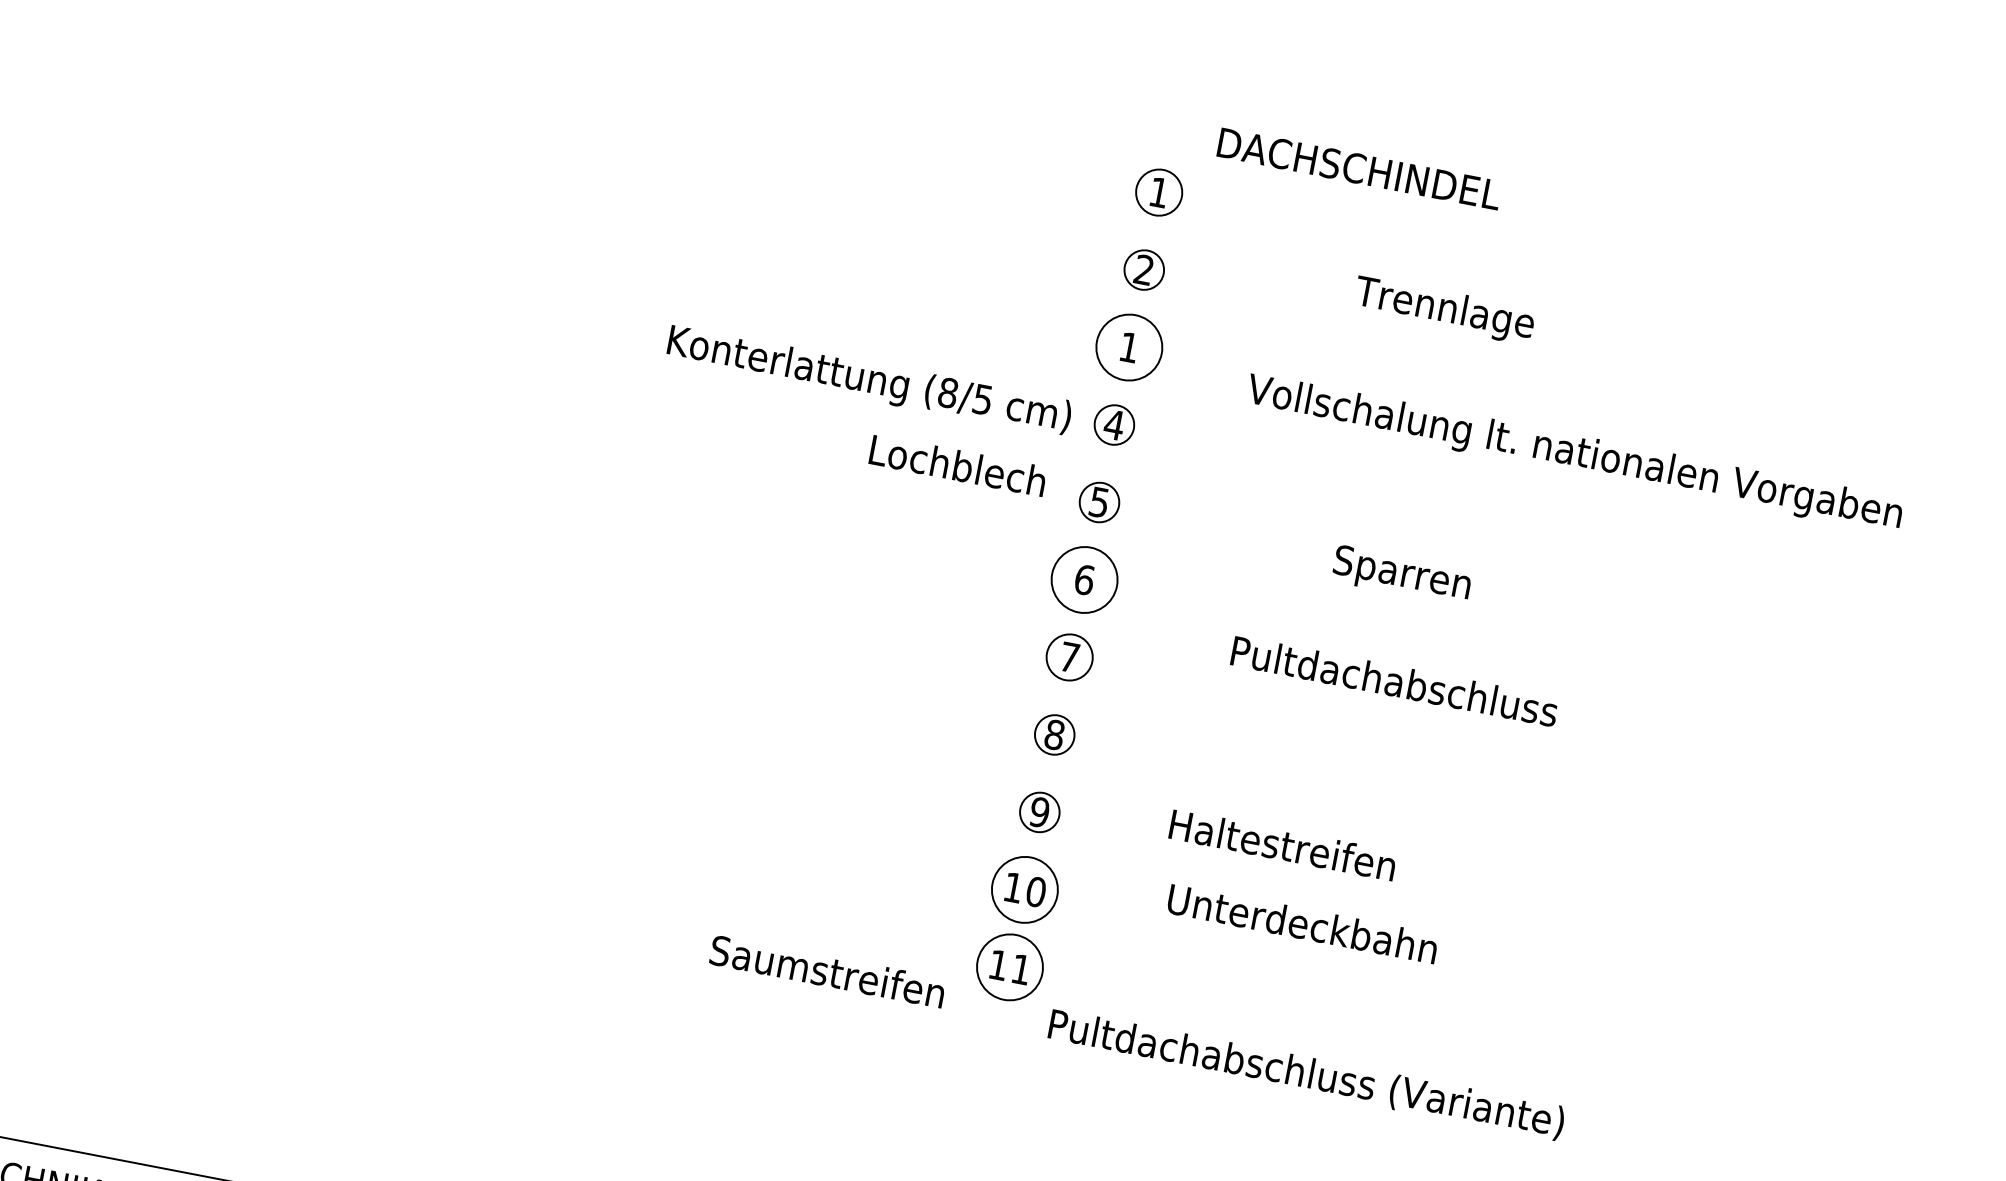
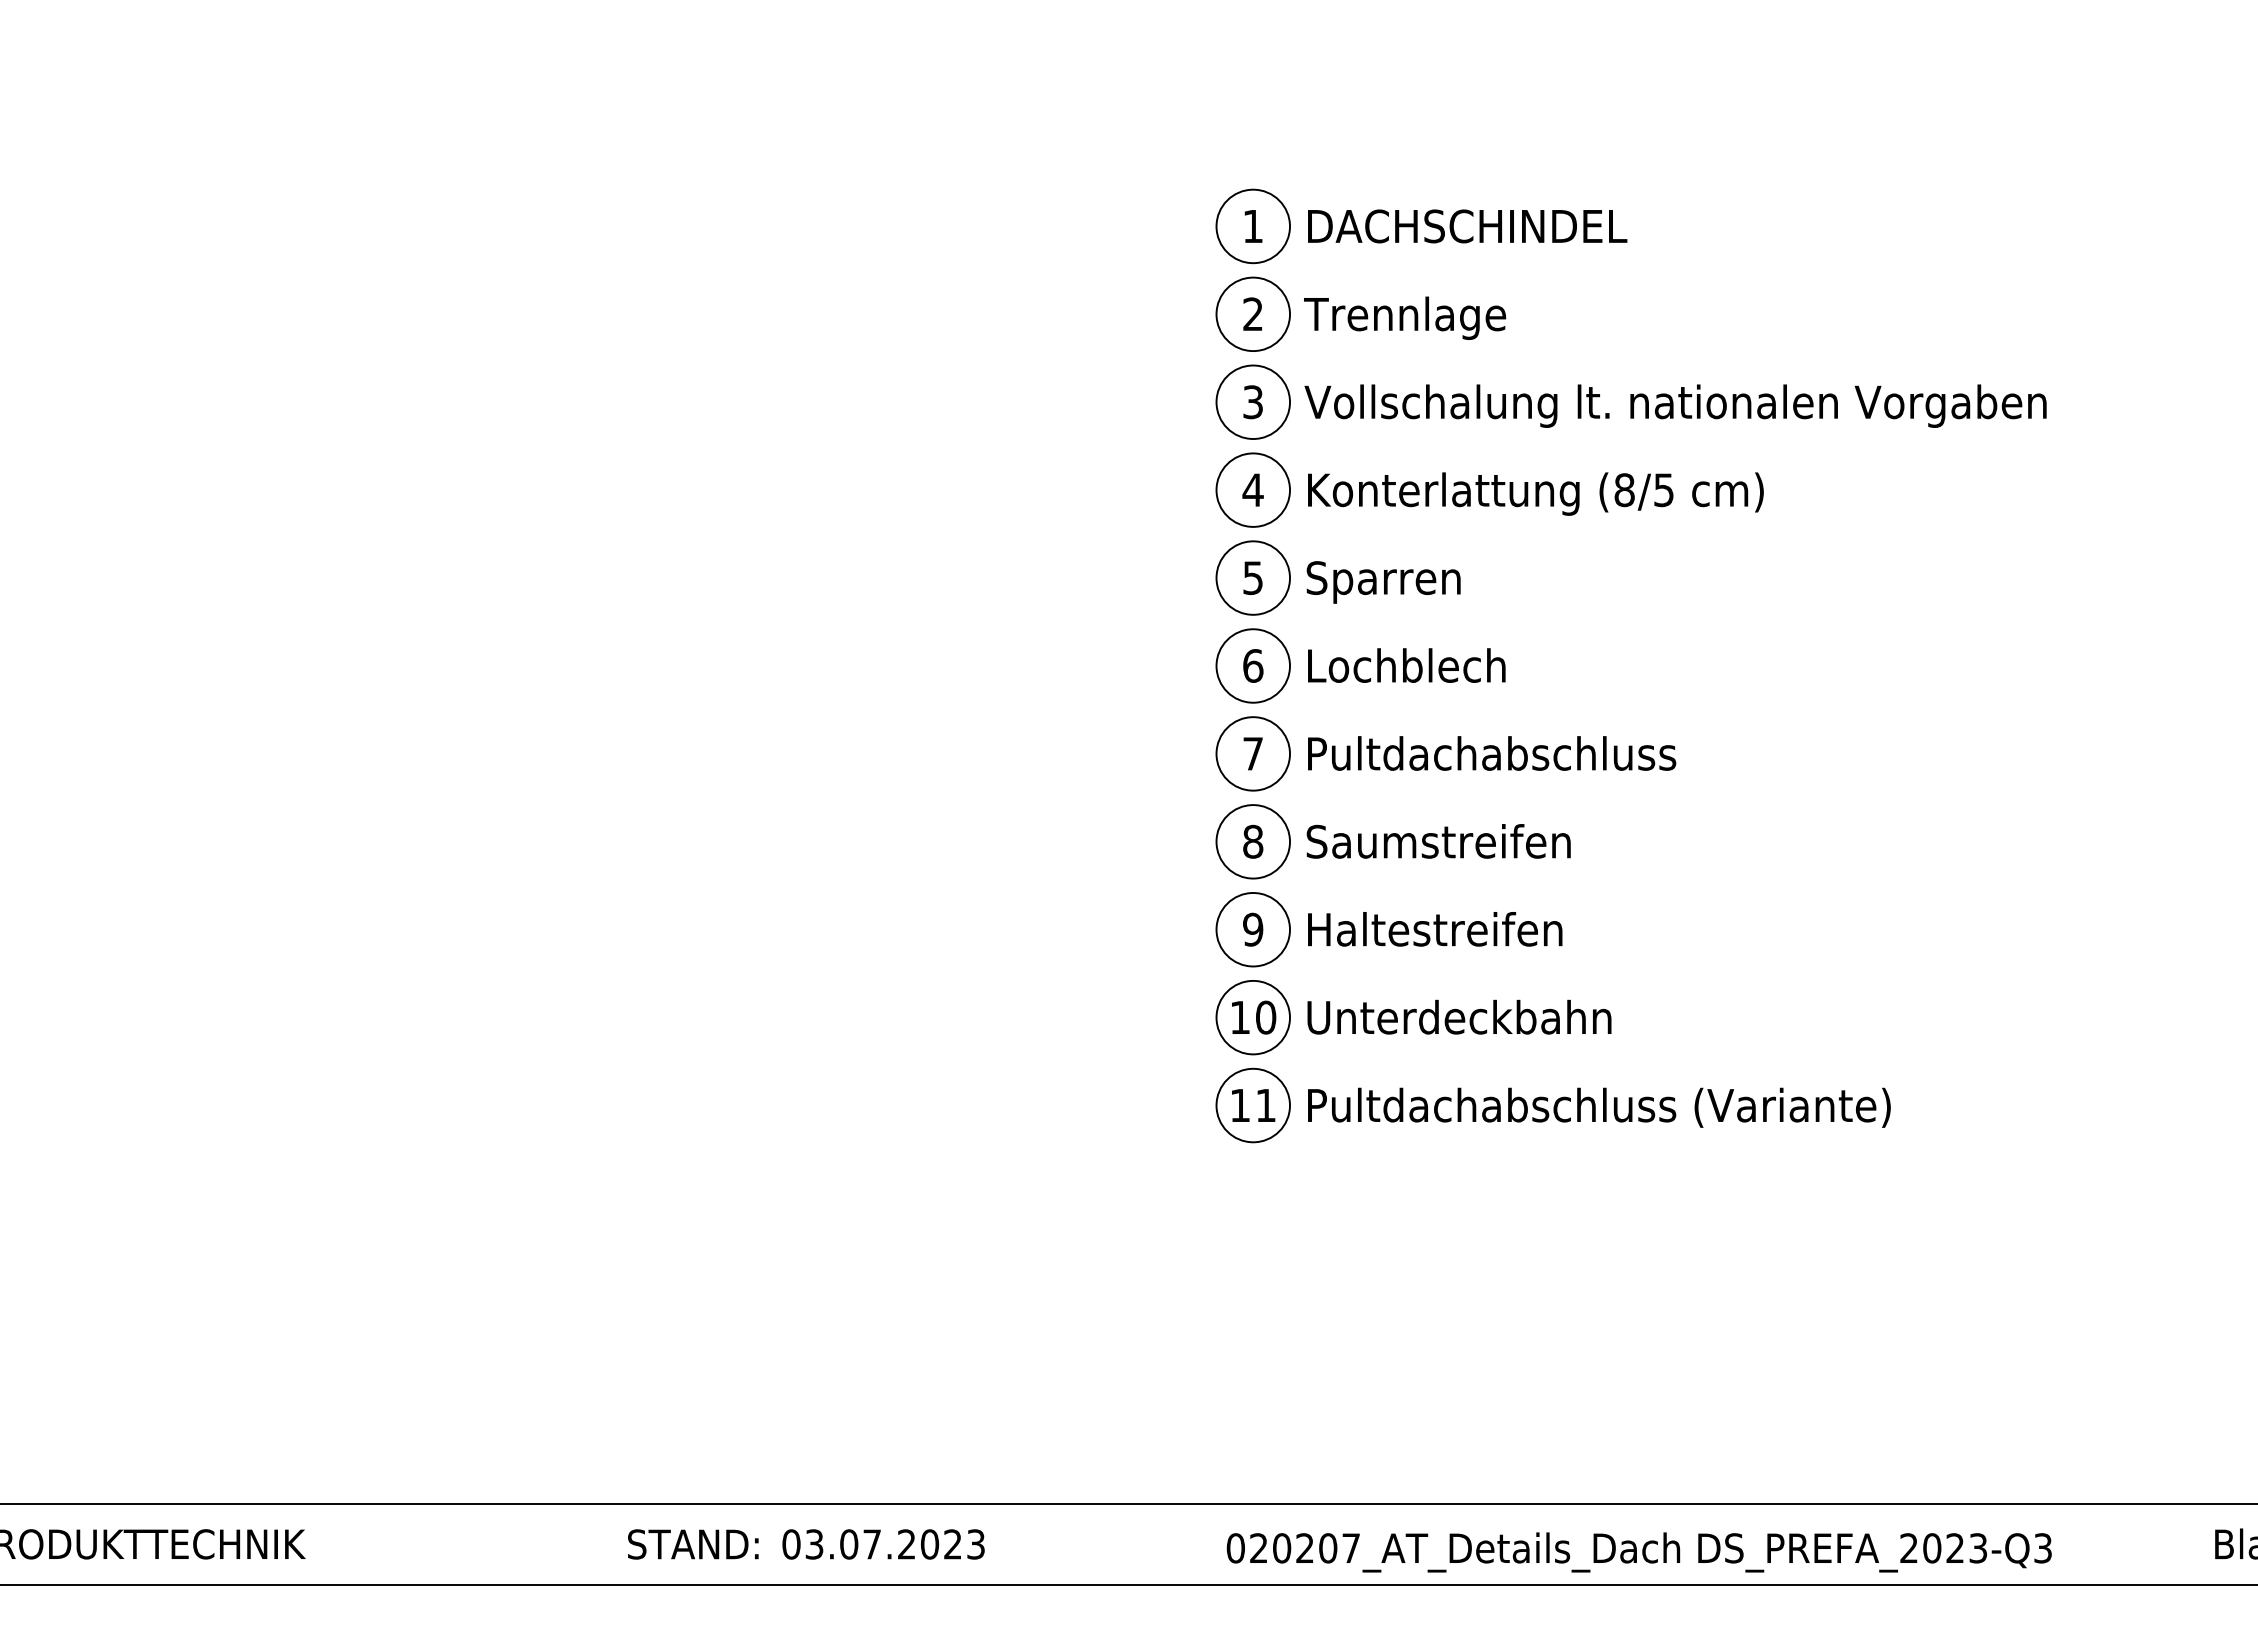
text: (1359, 169) -> (1467, 226), moved
circle: (1159, 192) -> (1253, 226), size x1.43
circle: (1144, 270) -> (1253, 314), size x1.67
text: (1444, 309) -> (1405, 317), moved
text: (1128, 347) -> (1252, 402), 1 -> 3
text: (869, 380) -> (1535, 493), moved
circle: (1114, 424) -> (1253, 489), size x1.67
text: (1574, 453) -> (1675, 405), moved
text: (957, 465) -> (1406, 665), moved
circle: (1099, 502) -> (1253, 577), size x1.67
text: (1401, 575) -> (1383, 582), moved
circle: (1069, 657) -> (1253, 753), size x1.43
text: (1395, 681) -> (1492, 753), moved
circle: (1055, 734) -> (1253, 841), size x1.67
circle: (1040, 812) -> (1253, 929), size x1.67
text: (1283, 845) -> (1435, 929), moved
text: (1302, 923) -> (1459, 1016), moved
text: (827, 971) -> (1438, 841), moved
text: (1306, 1074) -> (1599, 1107), moved

